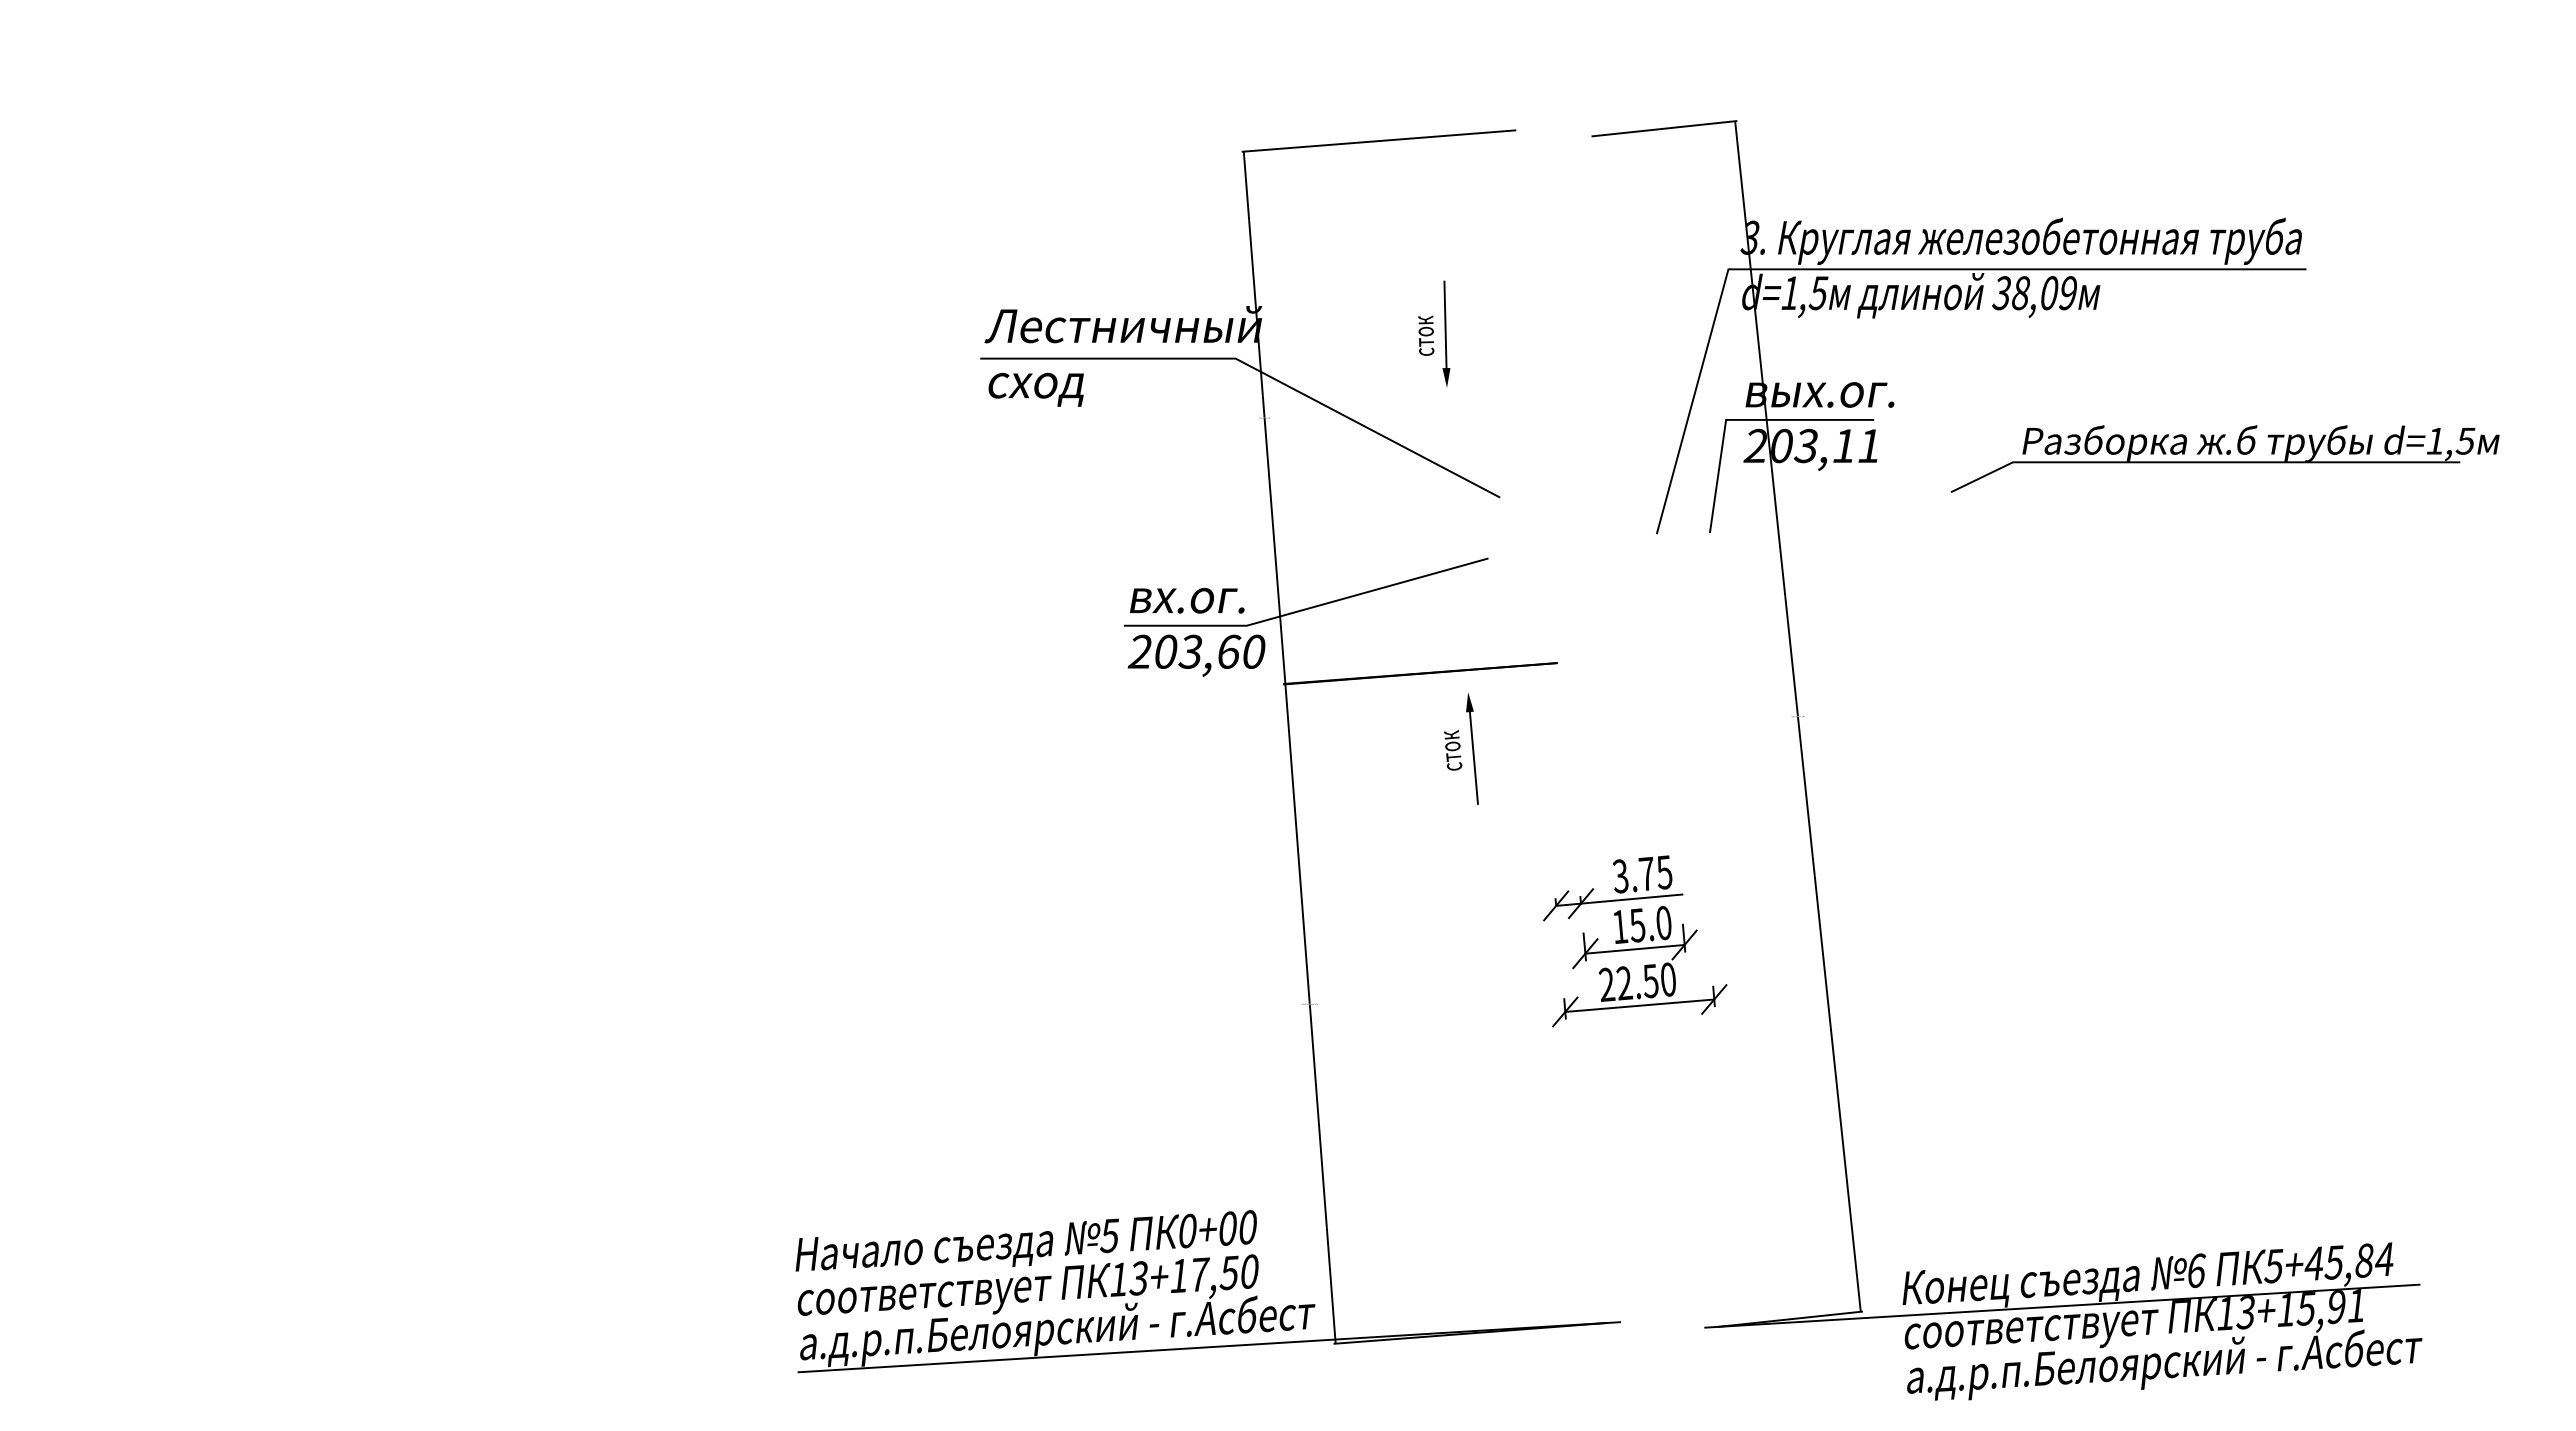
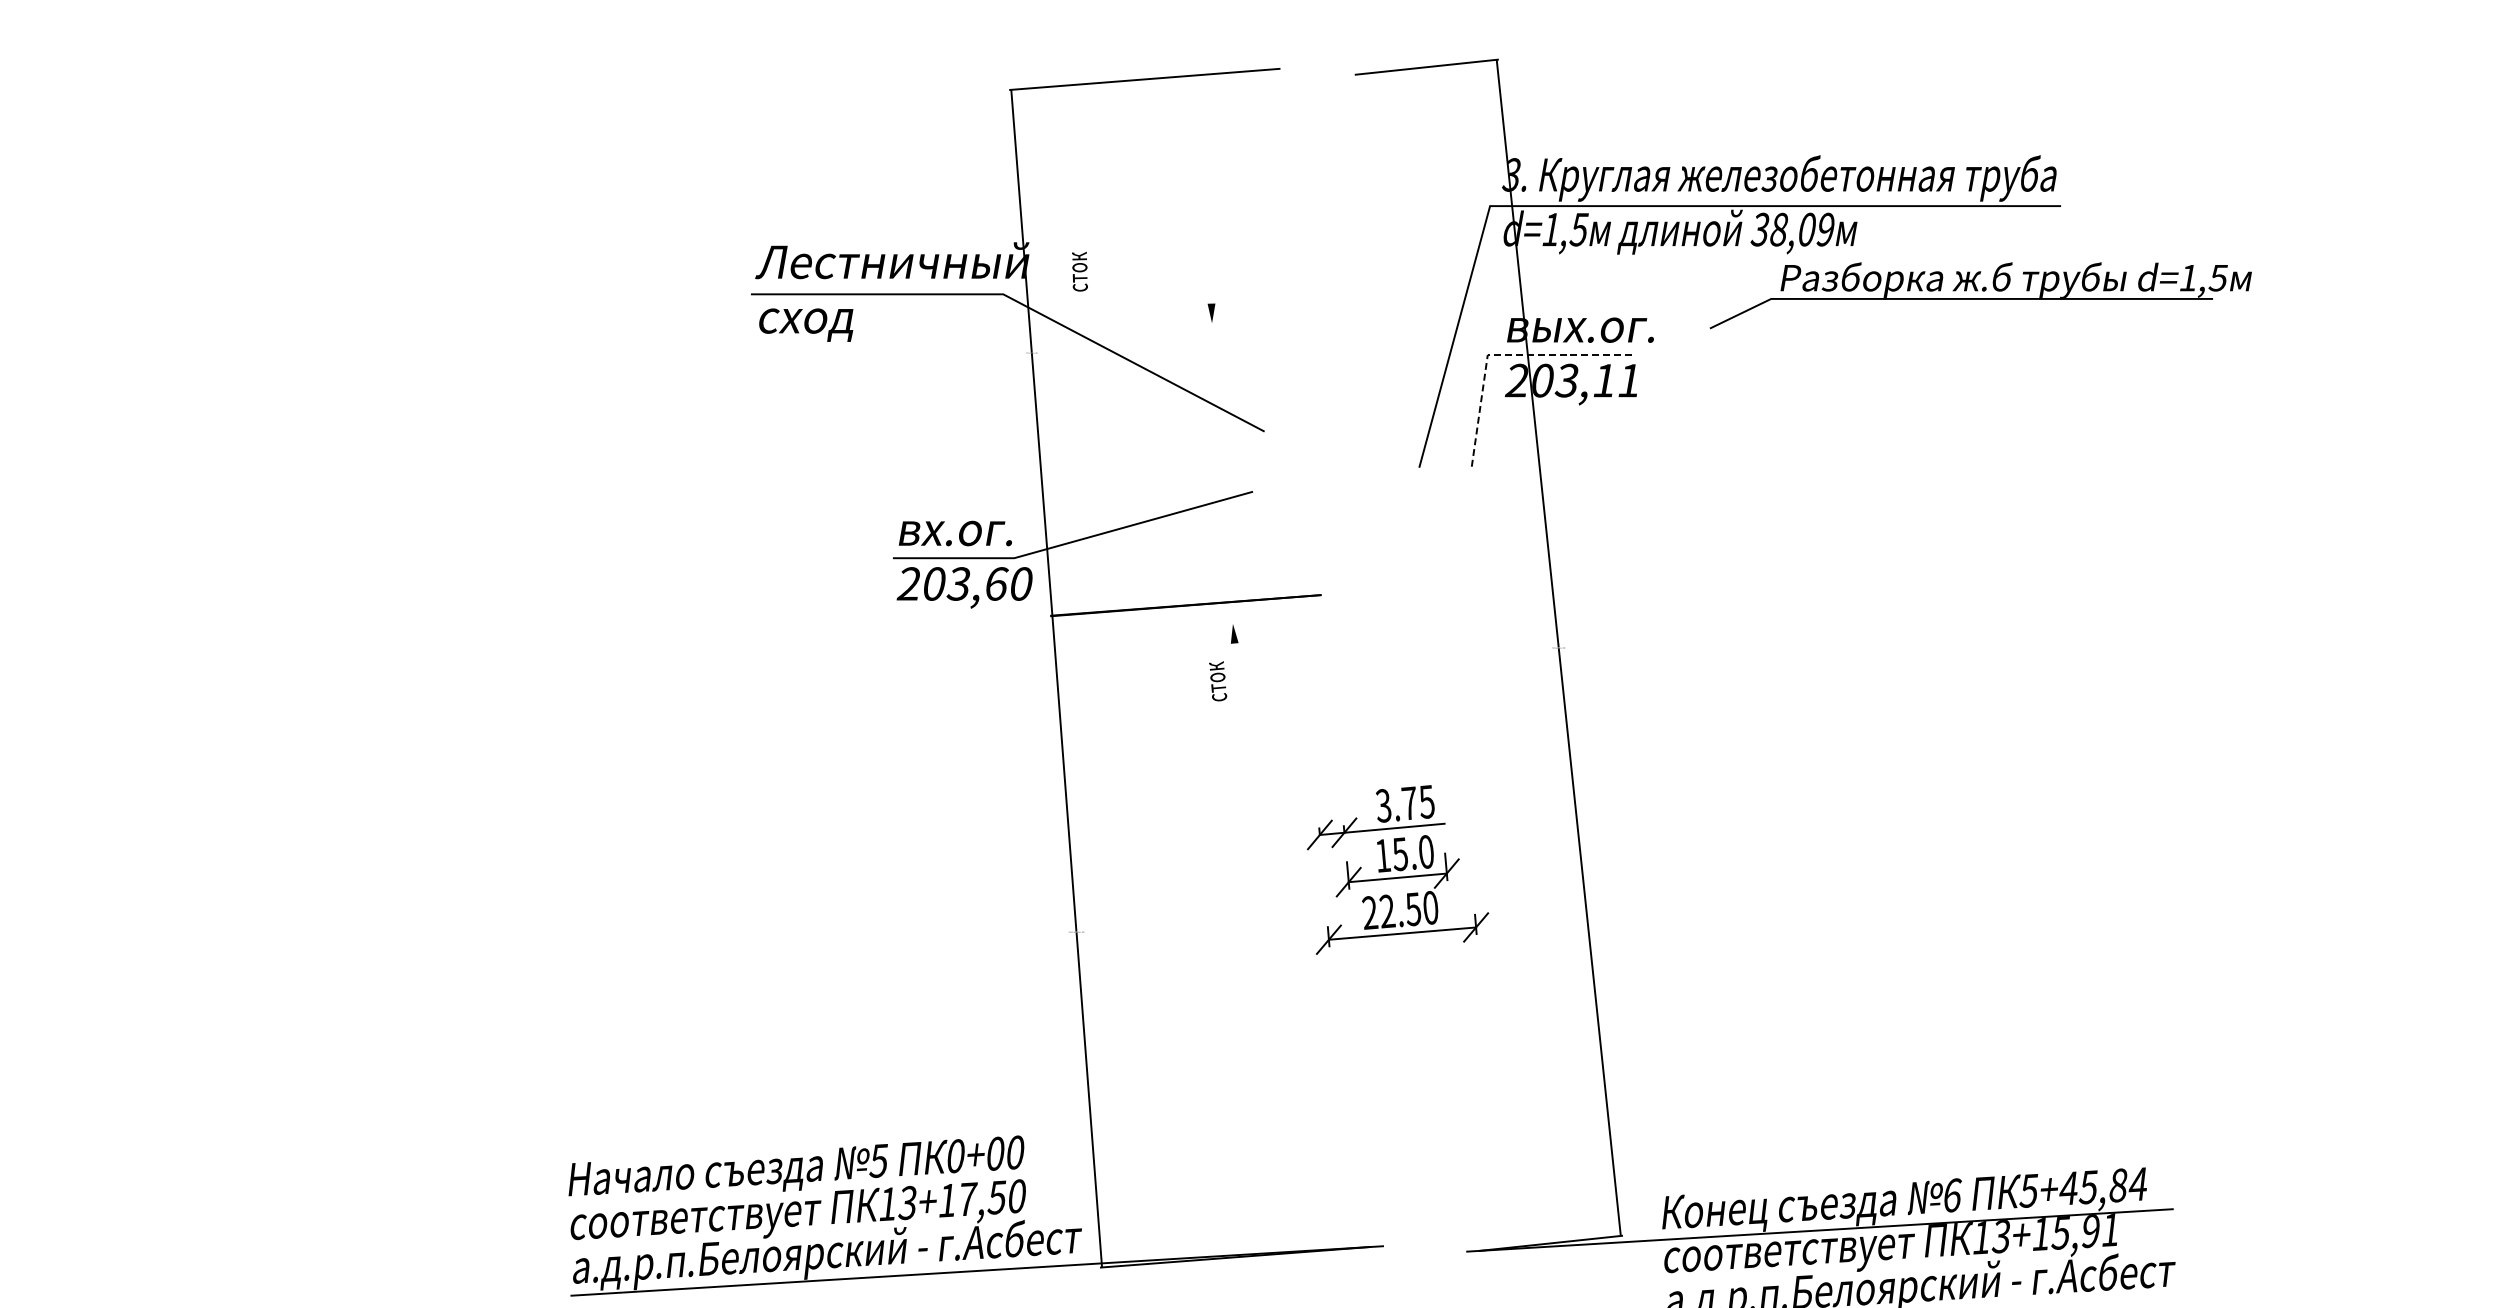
line: (1445, 331) -> (1210, 267), removed
text: (1426, 335) -> (1080, 271), moved
line: (1743, 419) -> (1504, 354), solid -> dashed
part: (2224, 458) -> (1980, 295), moved
line: (1473, 753) -> (1238, 684), removed

